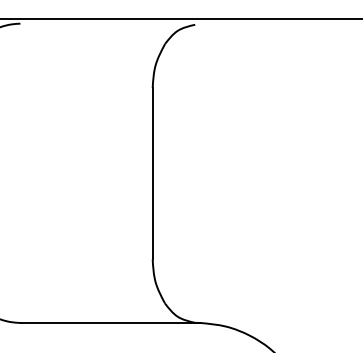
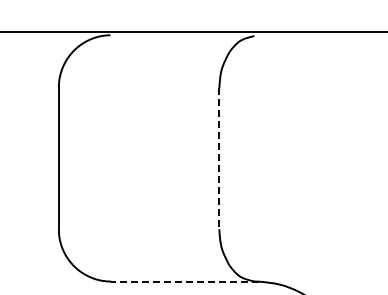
line: (152, 174) -> (219, 159), solid -> dashed
line: (110, 322) -> (184, 281), solid -> dashed

